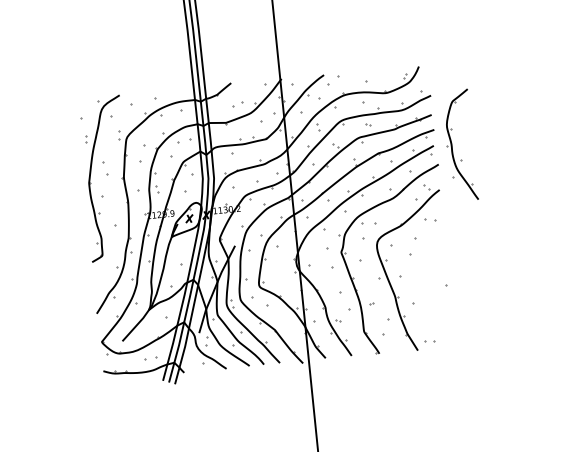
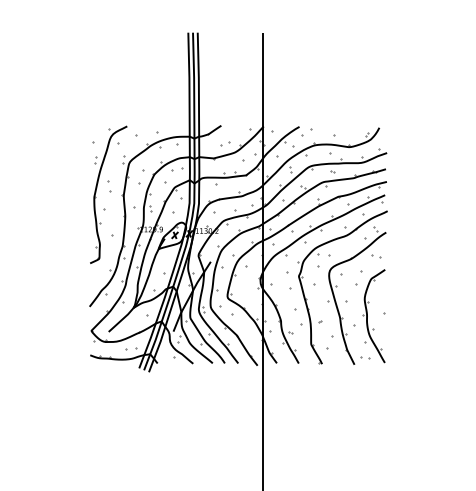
part: (459, 145) -> (373, 316), moved

